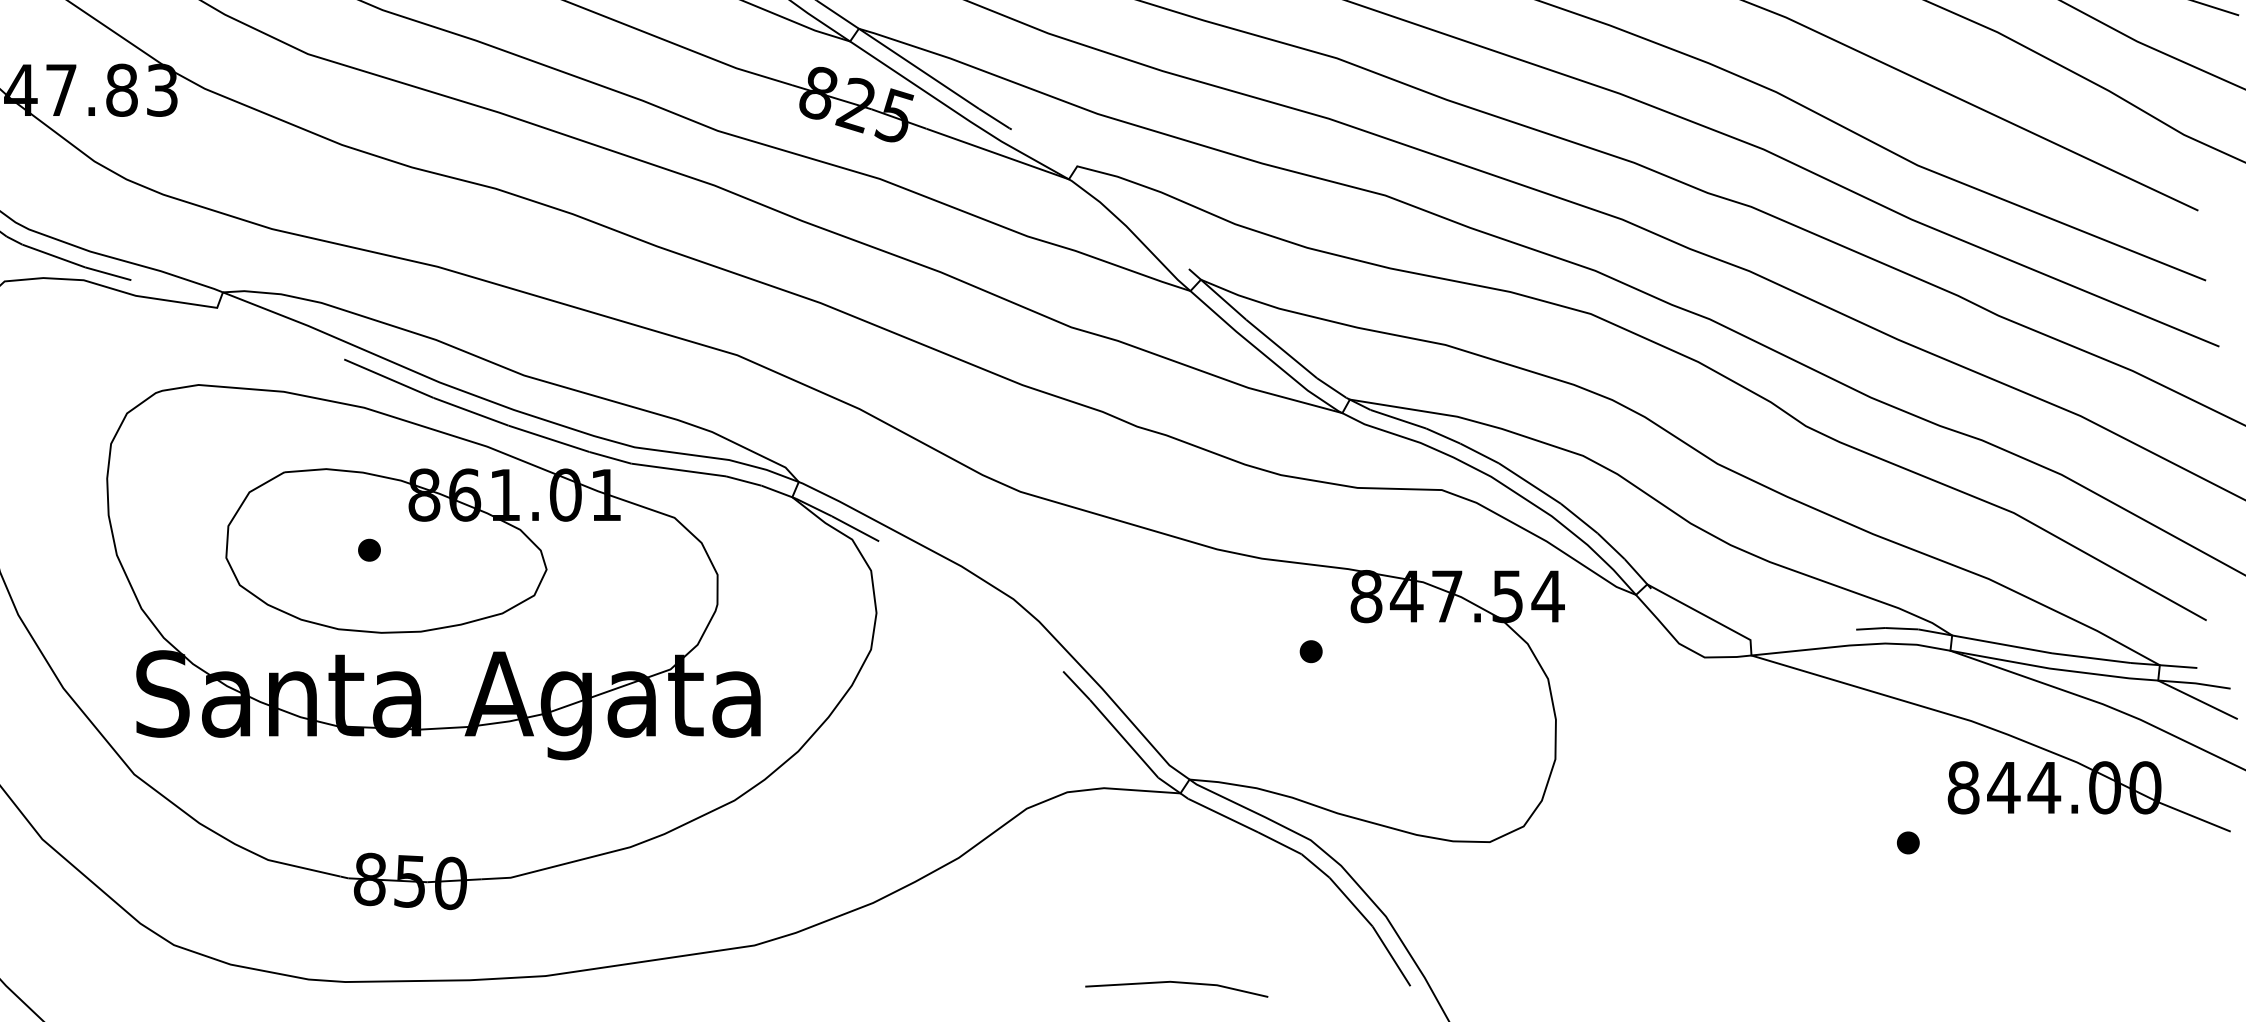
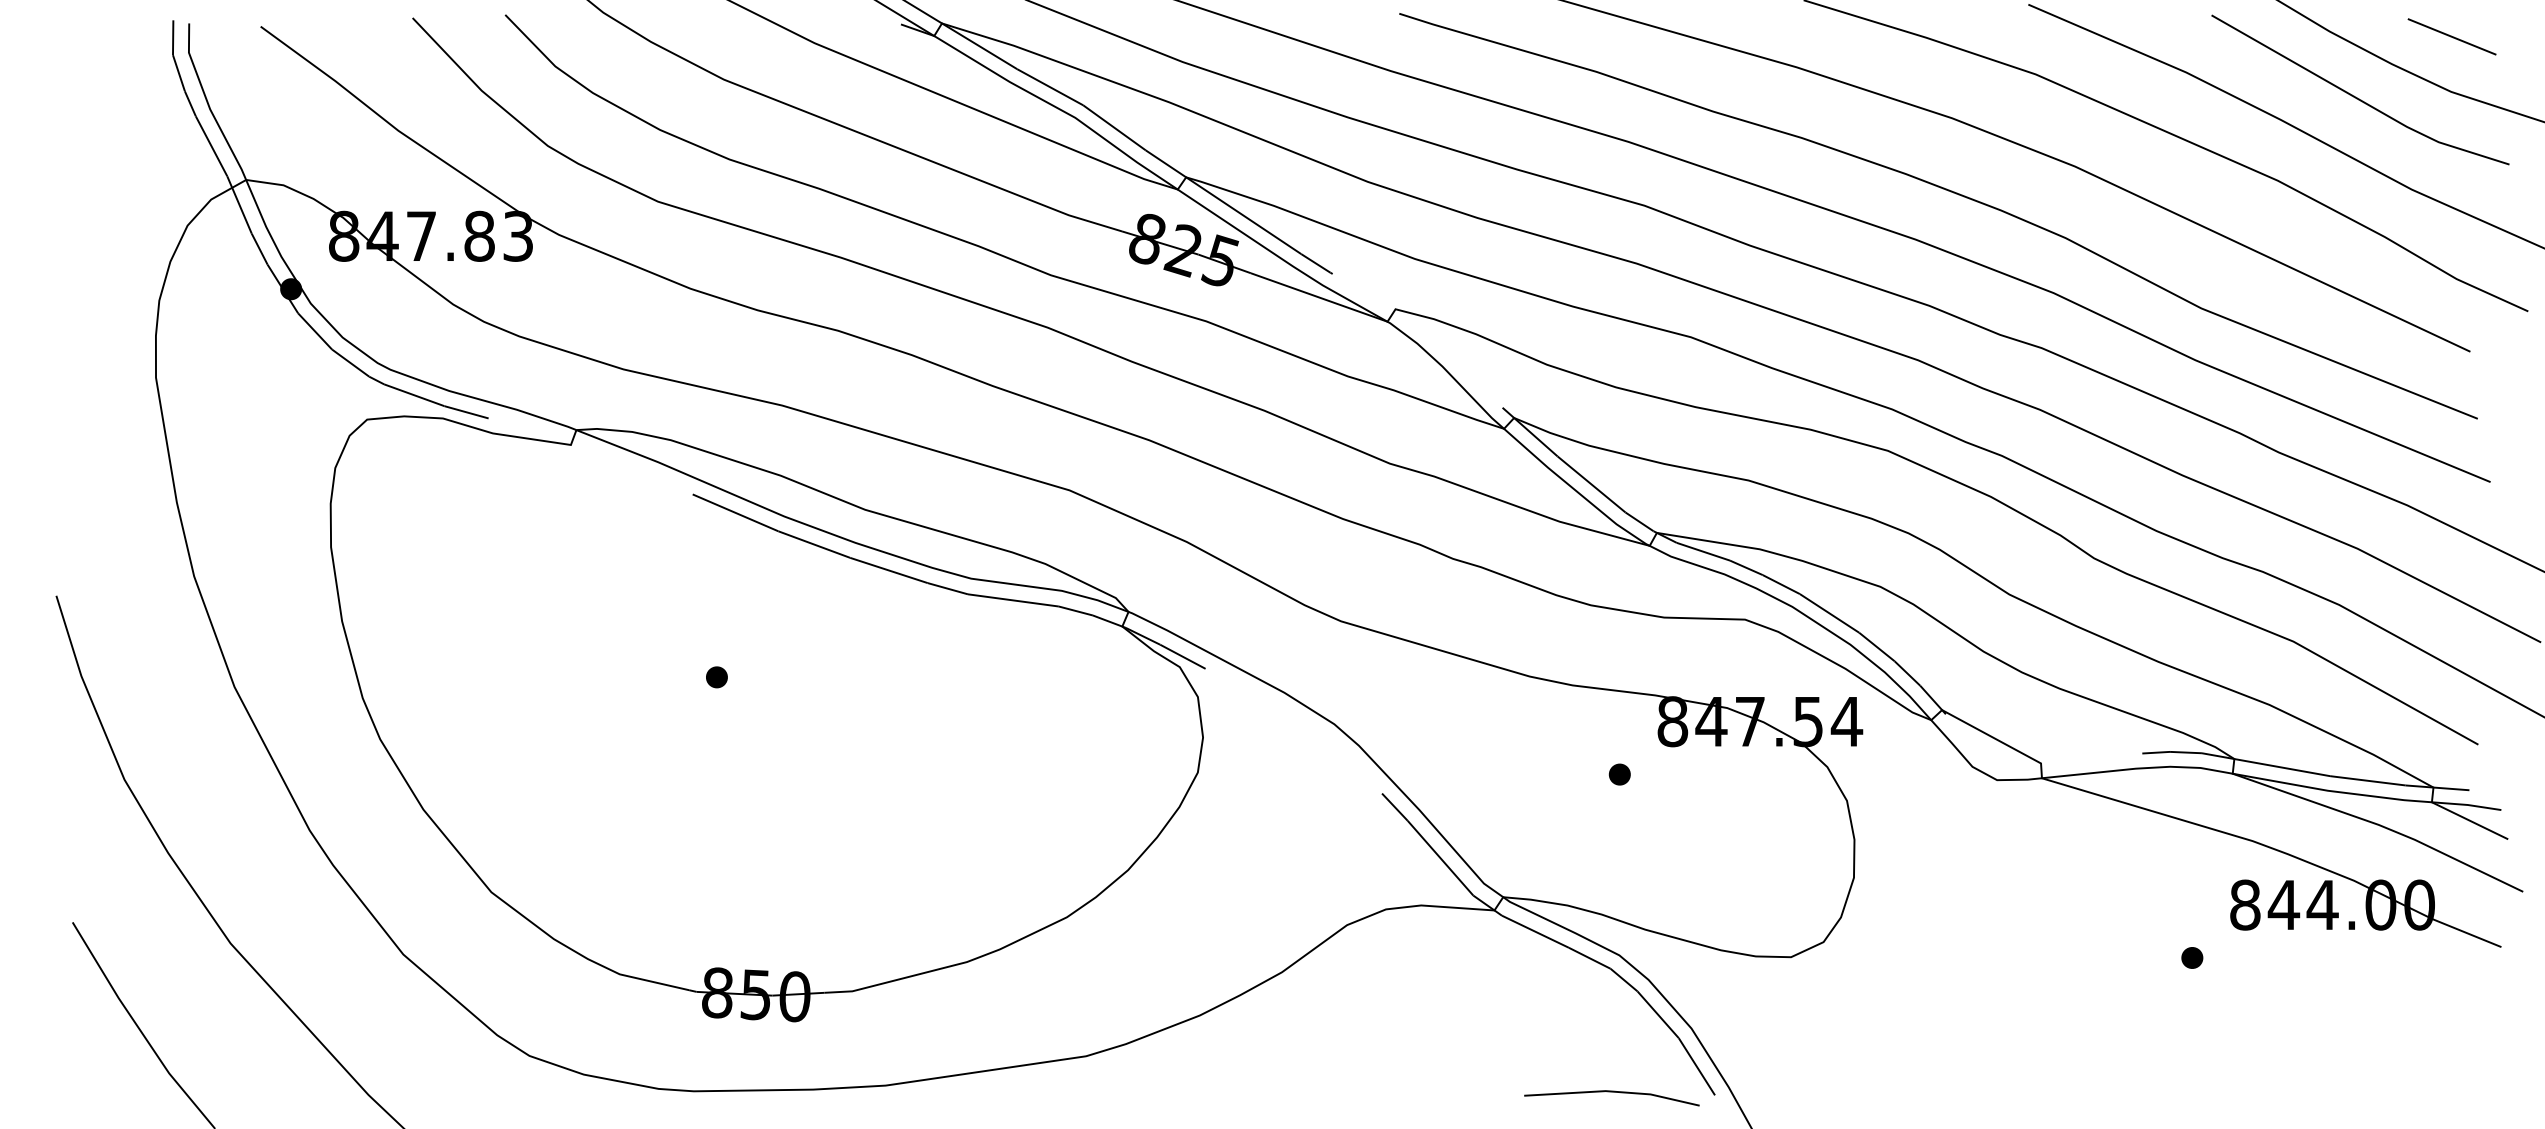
part: (432, 572) -> (777, 698), removed
line: (1176, 983) -> (1611, 1092), moved

